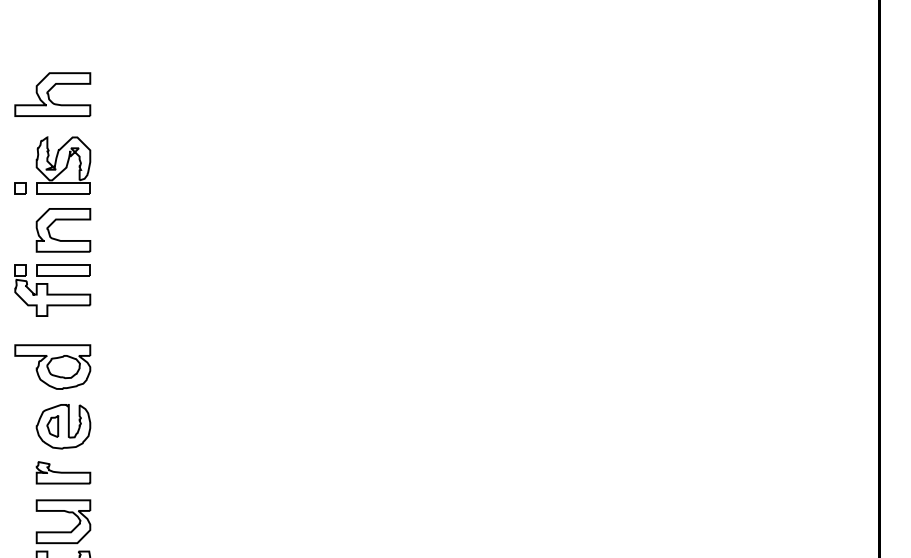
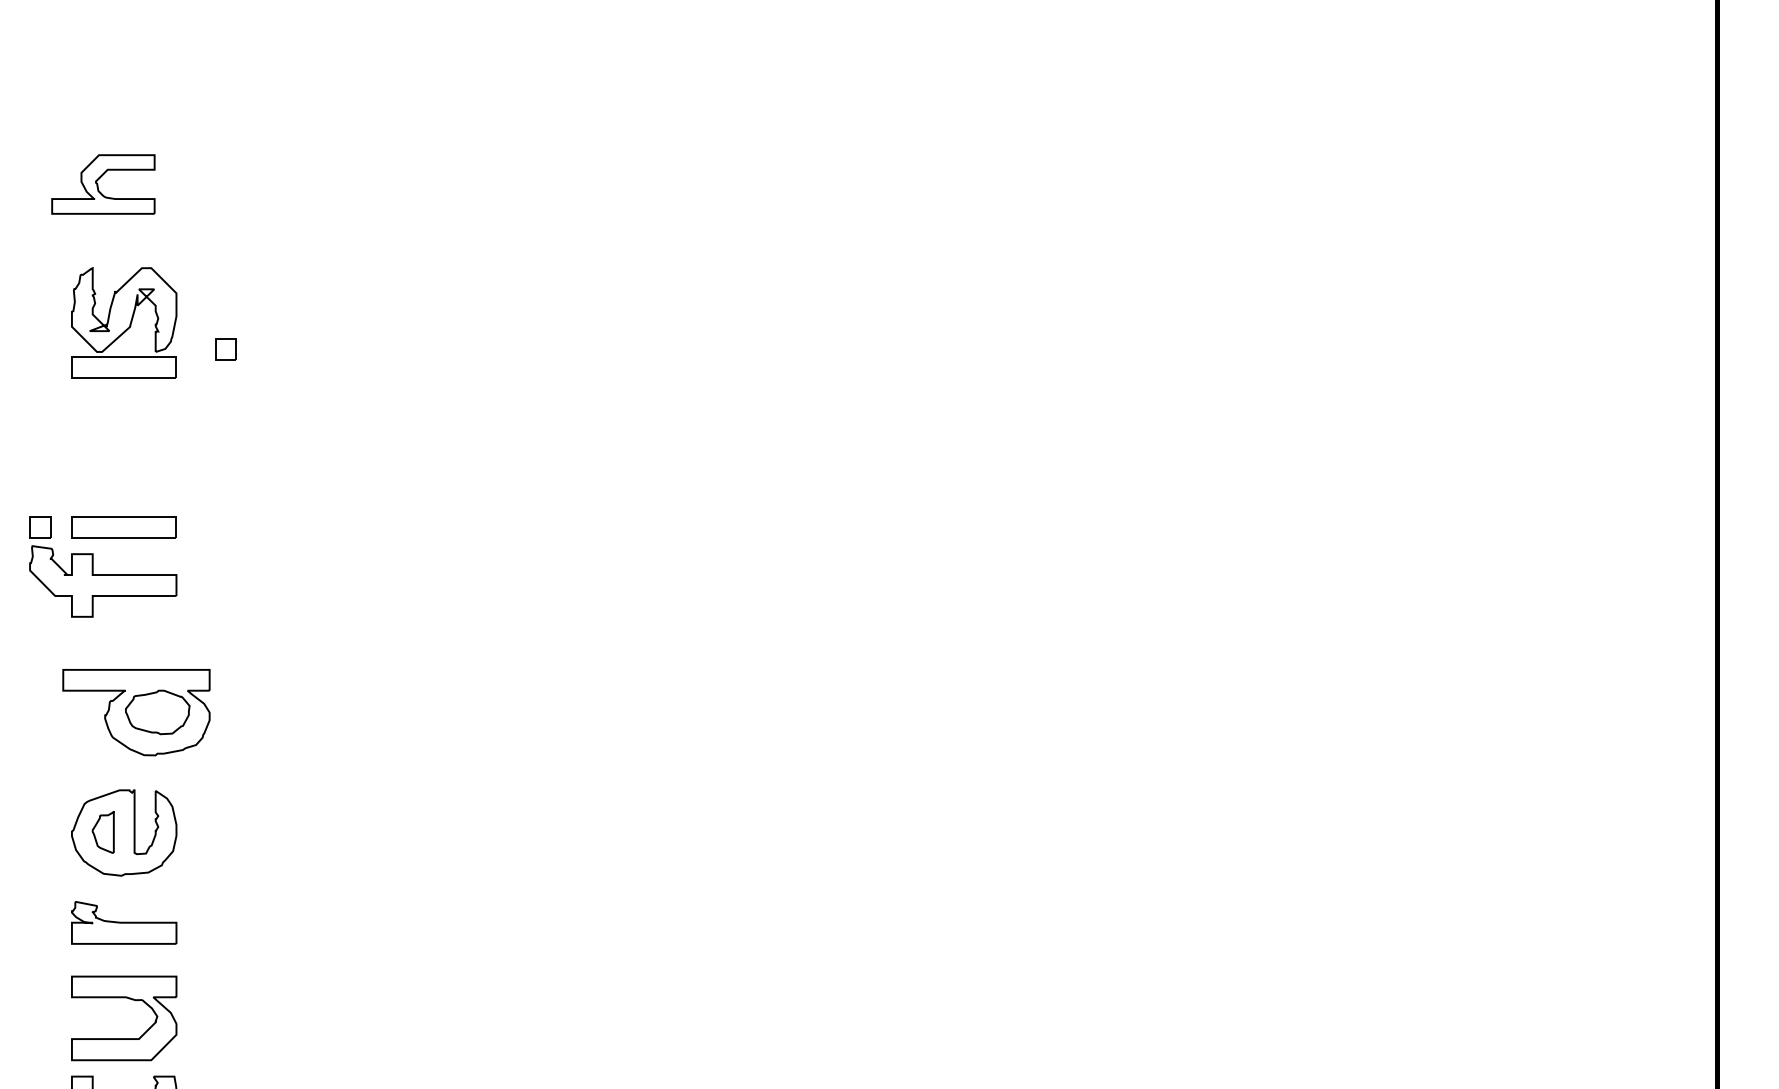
part: (52, 94) -> (102, 184), size x0.7
part: (20, 188) -> (225, 350), moved
part: (59, 239) -> (116, 467), removed
part: (52, 366) -> (135, 711), moved

